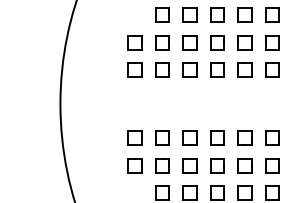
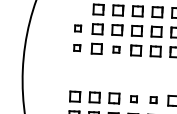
part: (134, 42) -> (77, 28), size x0.6
part: (134, 69) -> (76, 47), size x0.6
part: (189, 69) -> (116, 49), size x0.6
part: (217, 137) -> (134, 98), size x0.6
part: (244, 137) -> (153, 99), size x0.6

